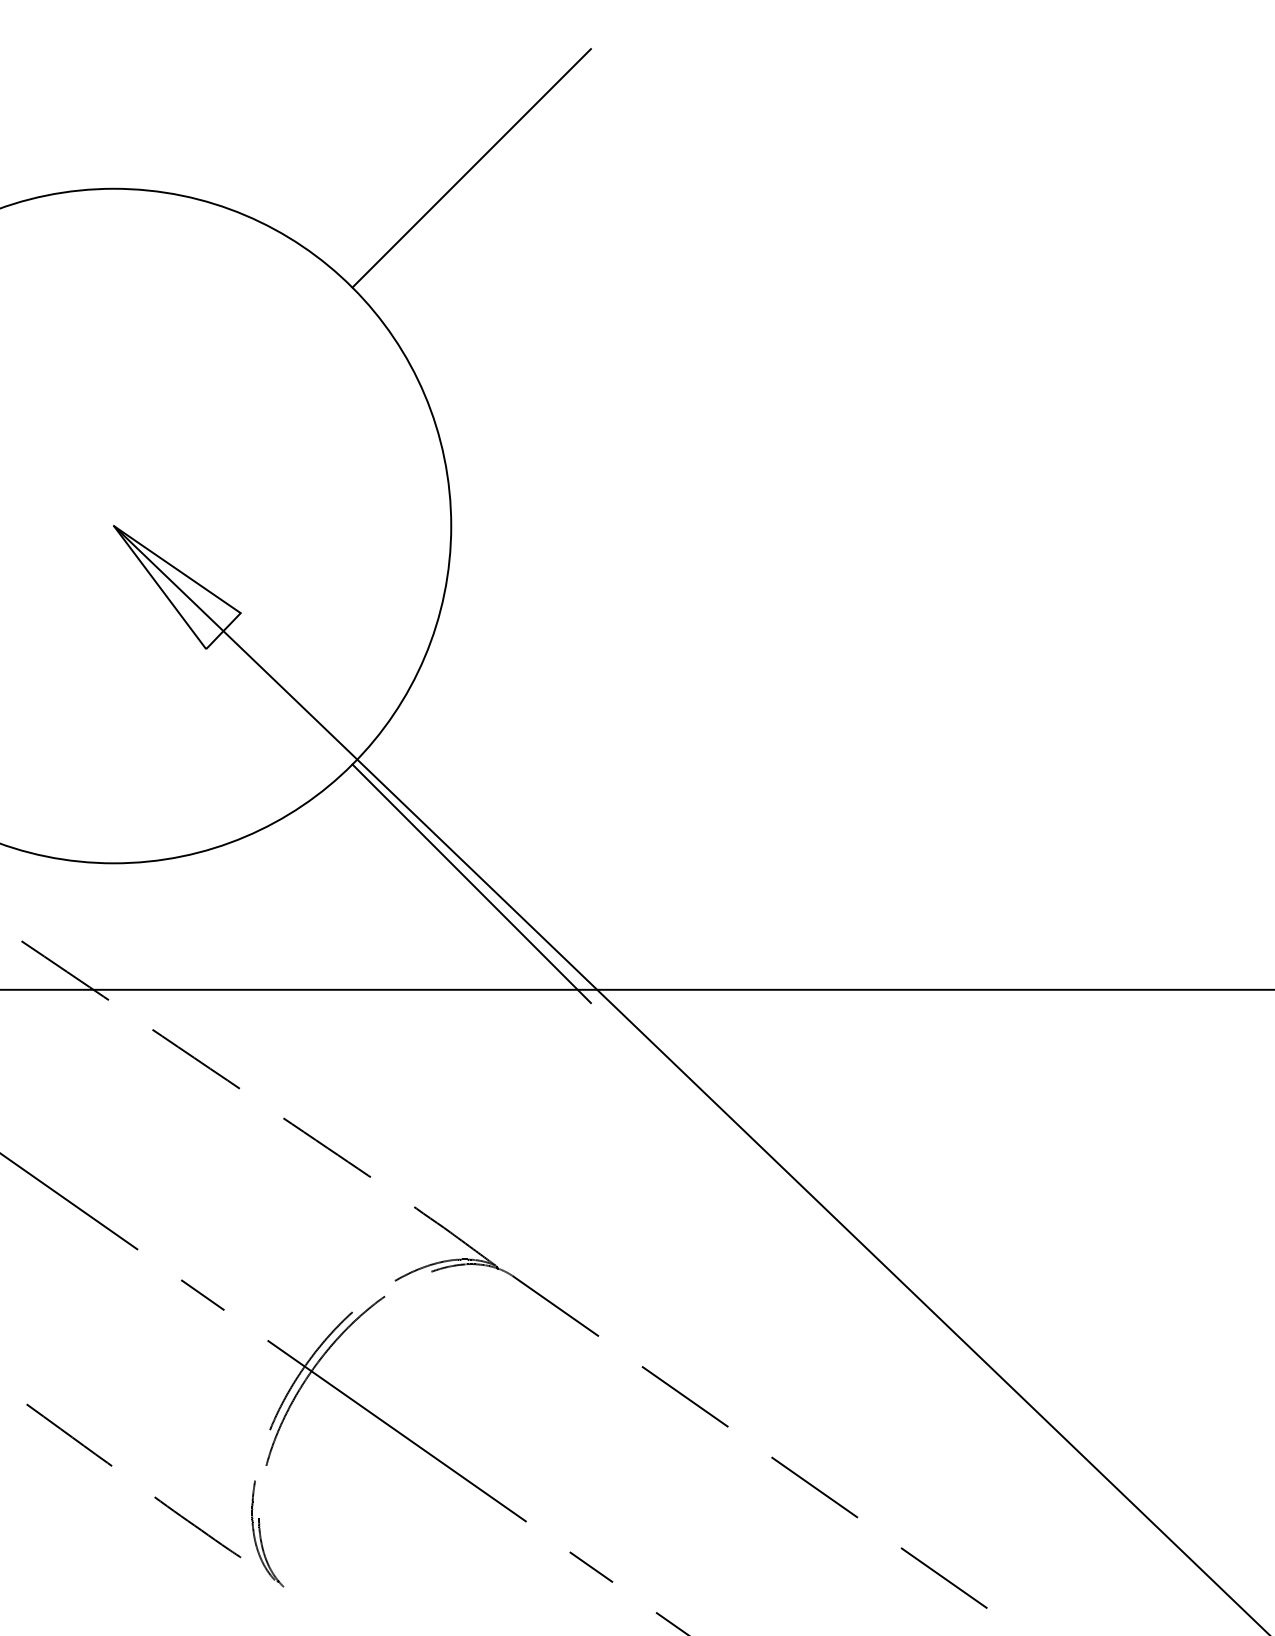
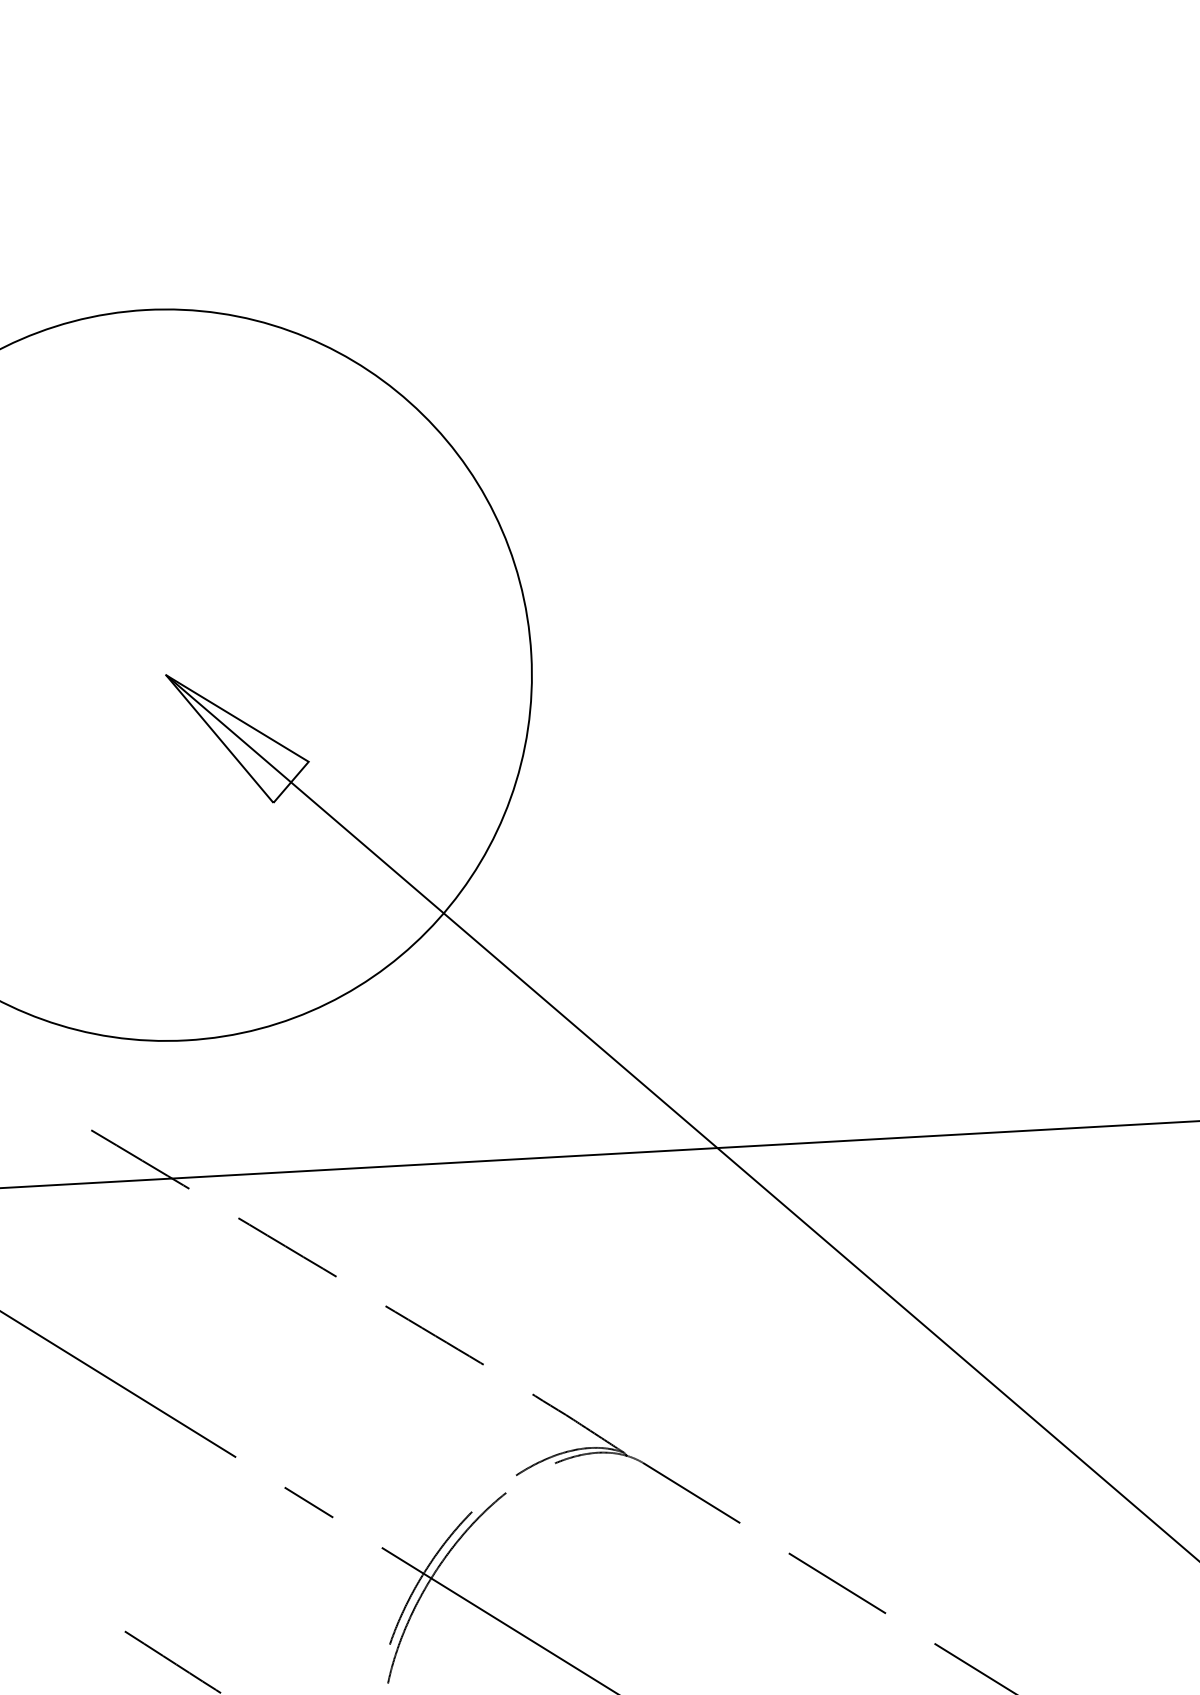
line: (471, 168) -> (531, 266), removed
line: (471, 883) -> (574, 1040), removed

